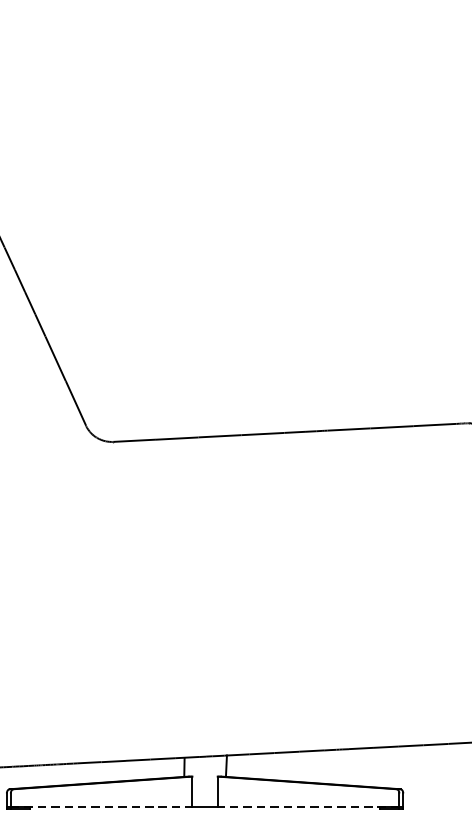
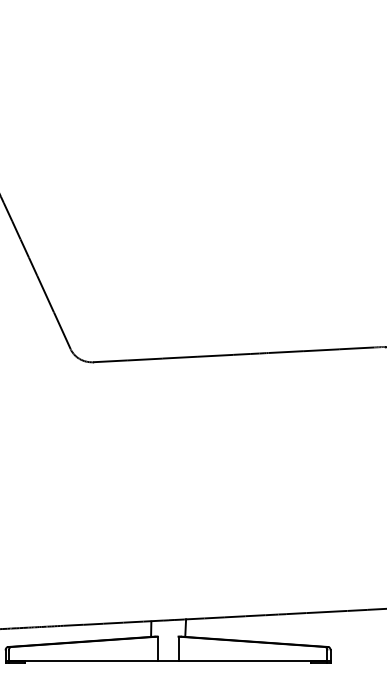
line: (101, 806) -> (83, 661), dashed -> solid
line: (307, 806) -> (252, 661), dashed -> solid

